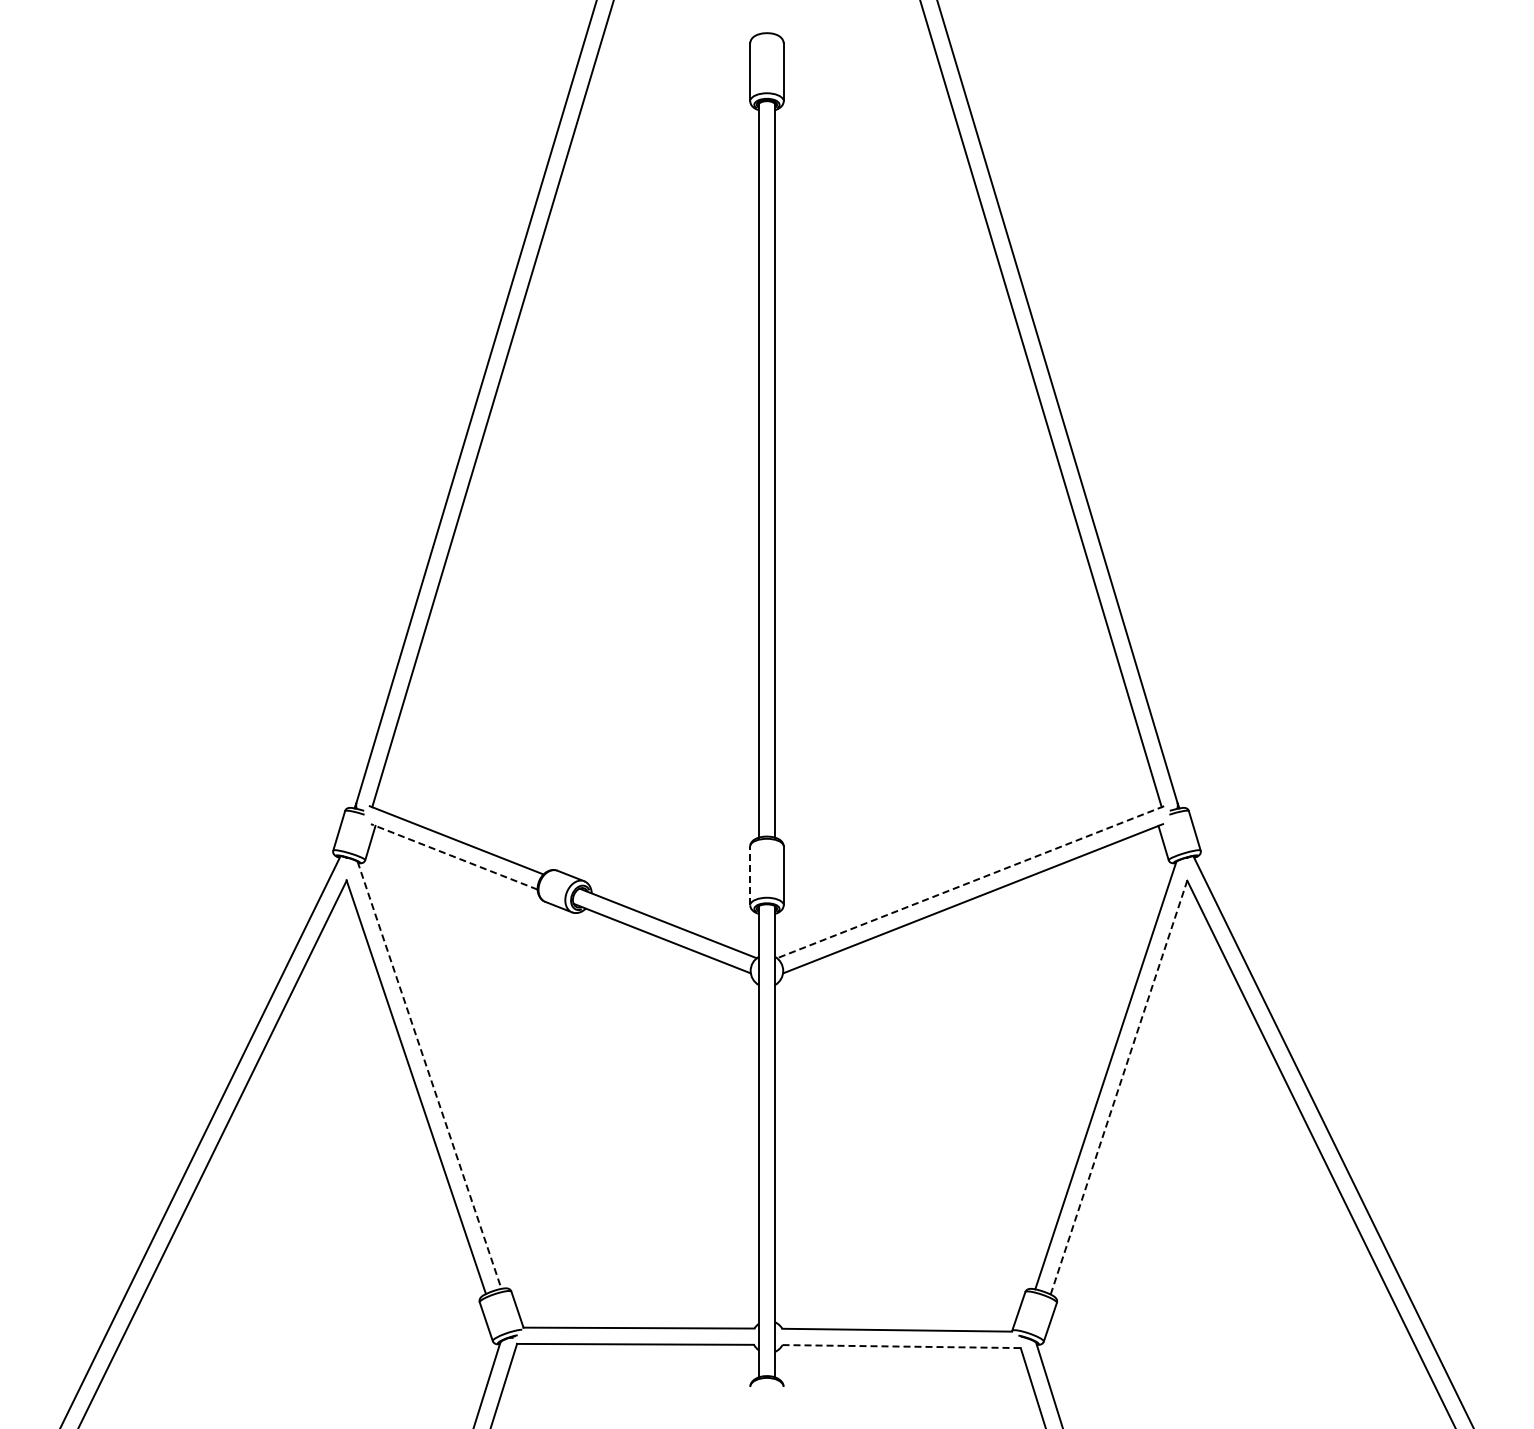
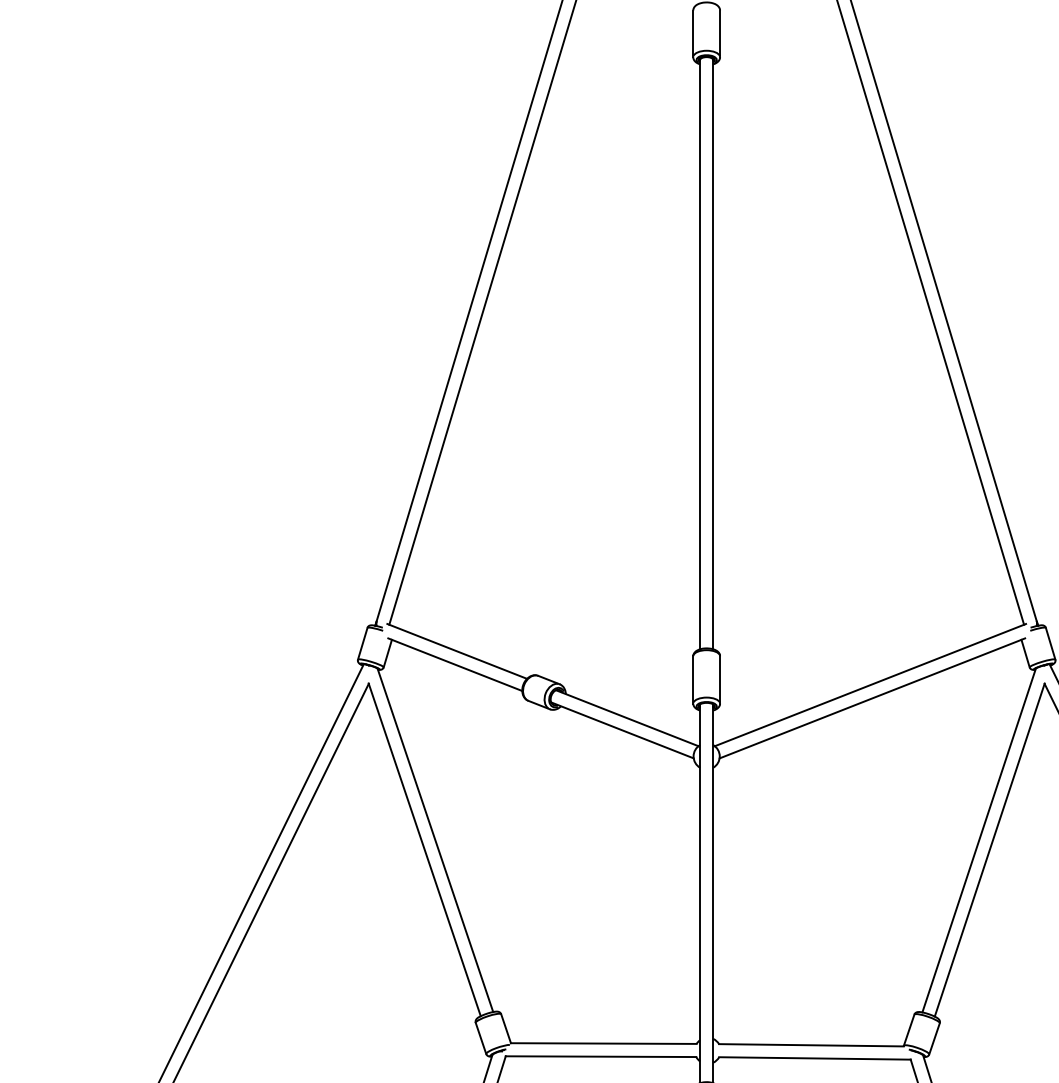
line: (454, 856) -> (455, 664), dashed -> solid
line: (750, 875) -> (693, 679), dashed -> solid
line: (970, 882) -> (870, 685), dashed -> solid
line: (429, 1075) -> (435, 840), dashed -> solid
line: (1119, 1086) -> (990, 849), dashed -> solid
line: (902, 1346) -> (815, 1058), dashed -> solid

